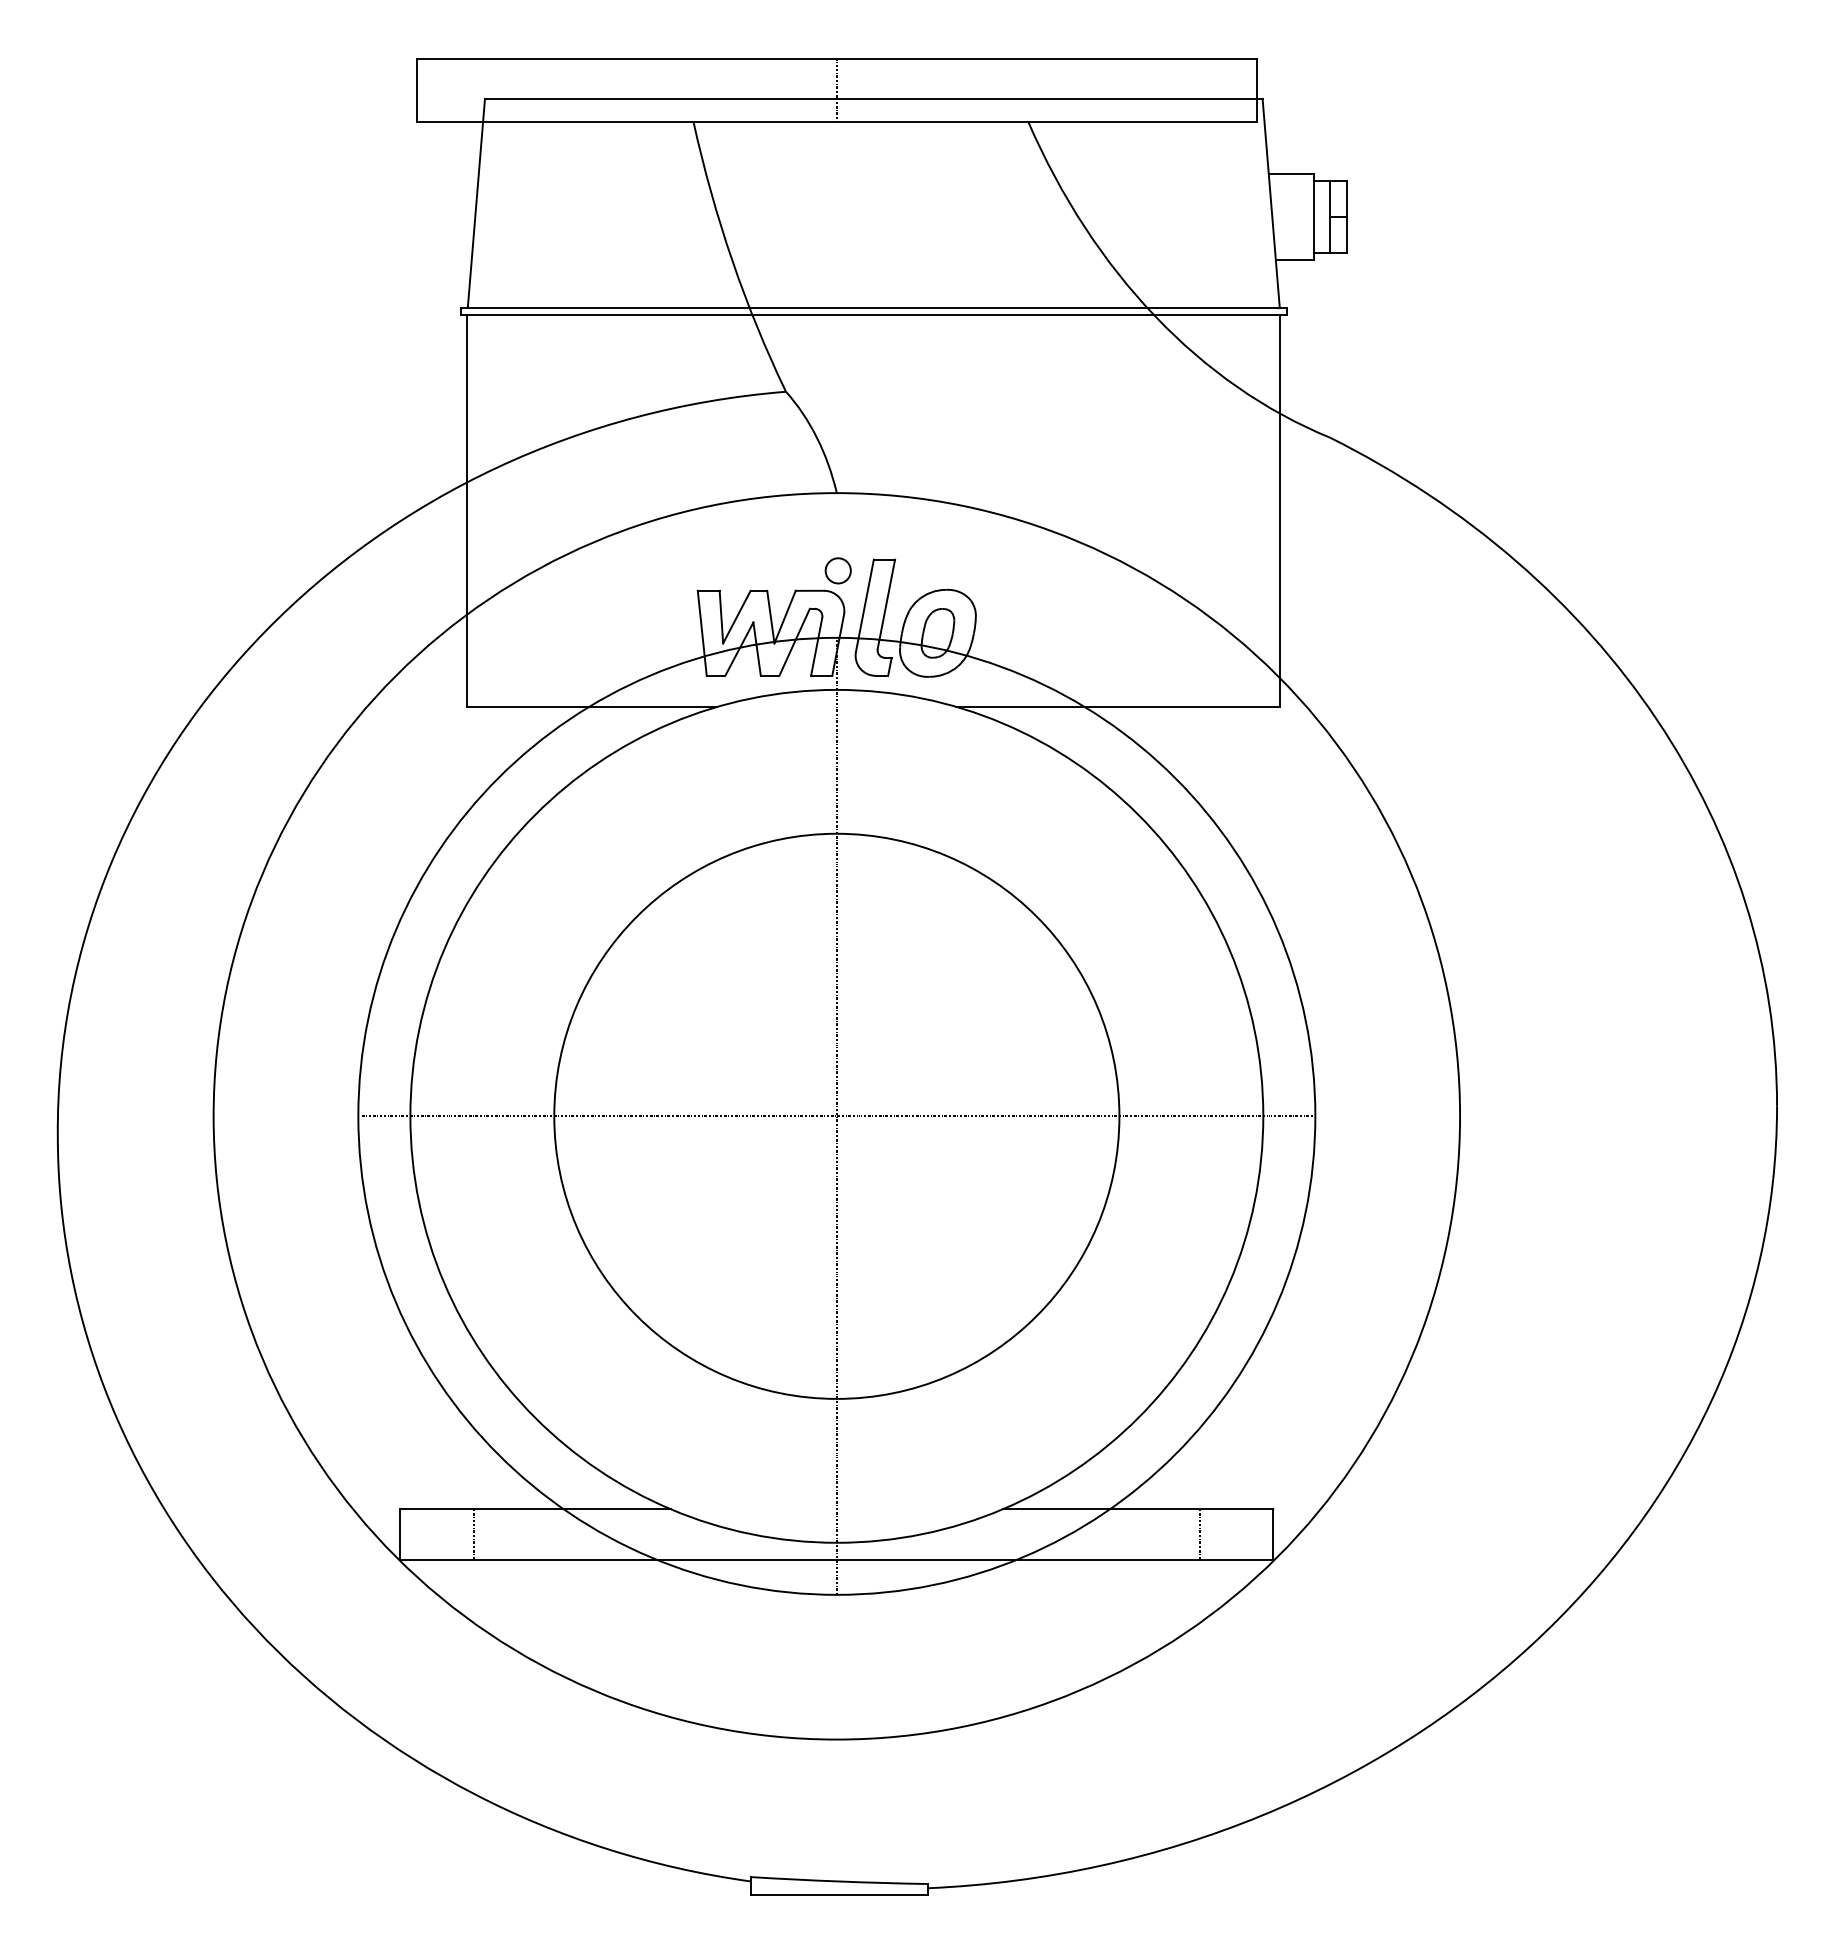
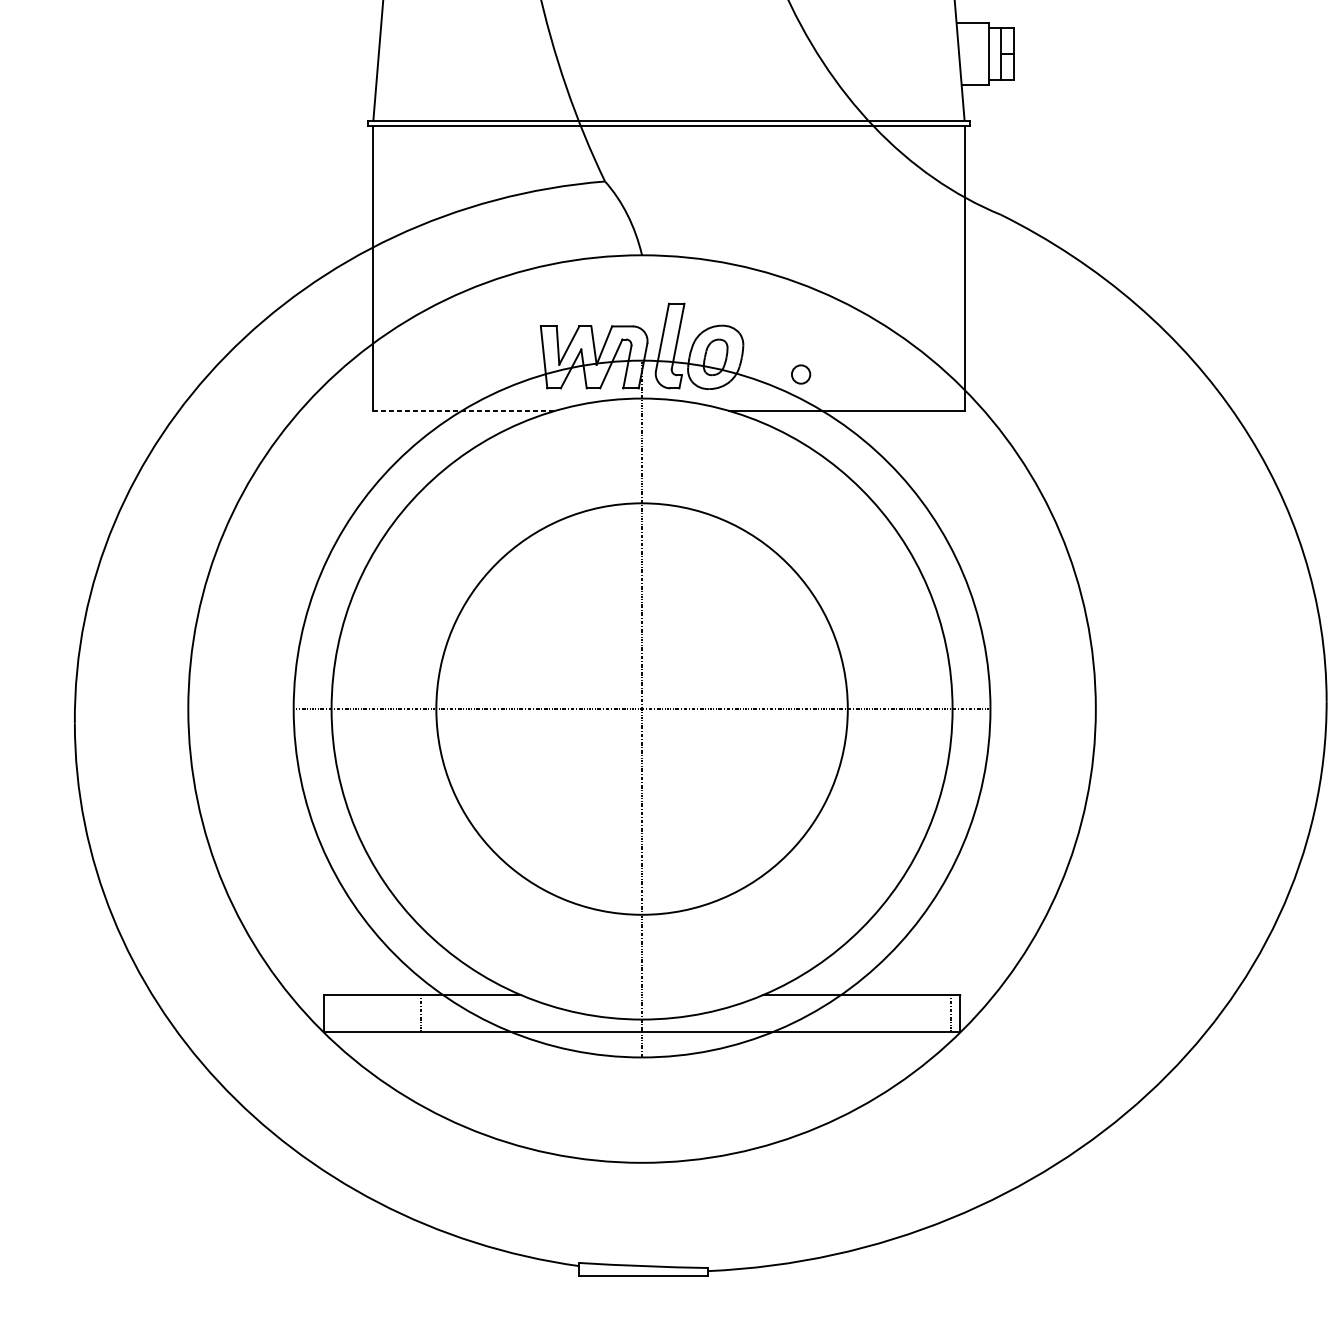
circle: (837, 570) -> (800, 374), moved
line: (592, 706) -> (464, 410), solid -> dashed
line: (474, 1534) -> (421, 1013), moved
line: (1199, 1534) -> (951, 1013), moved

